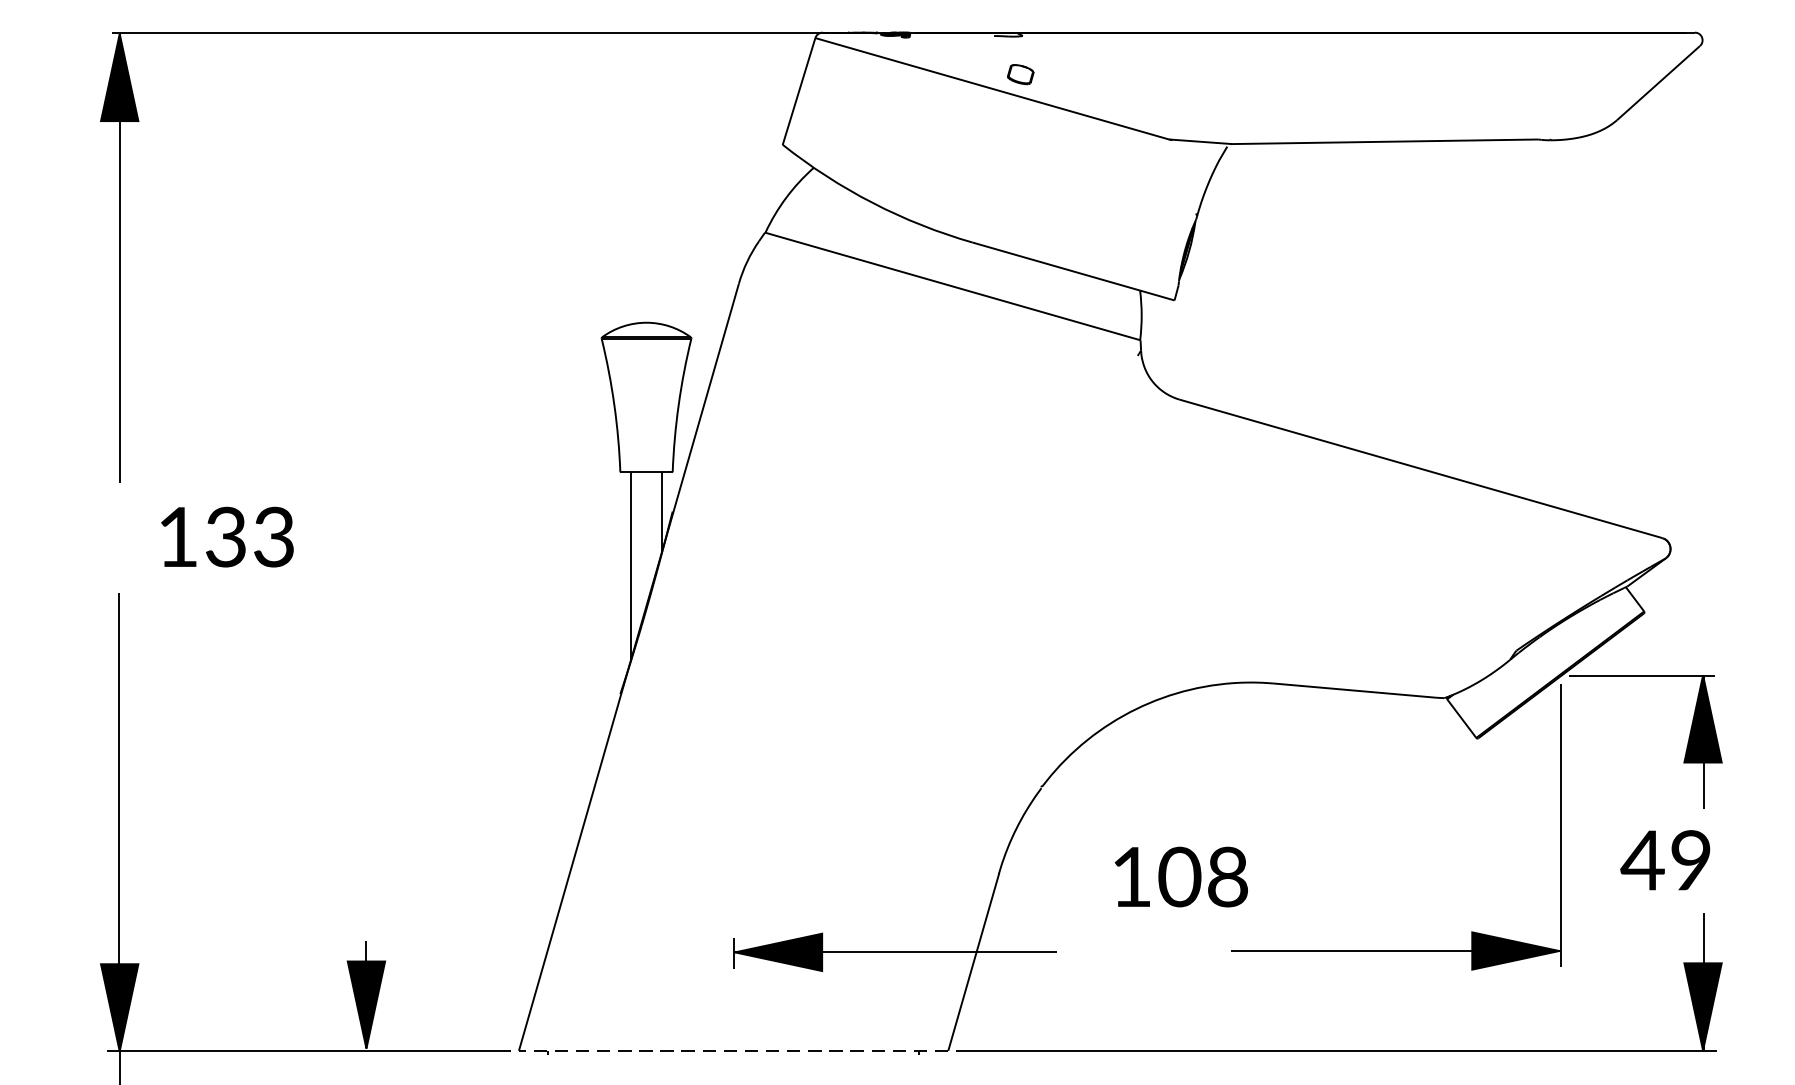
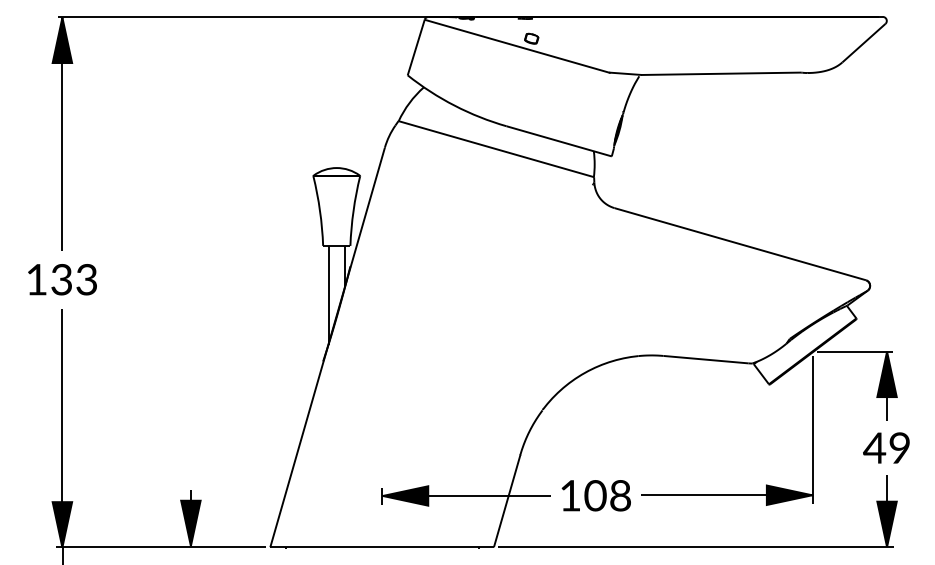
text: (227, 536) -> (62, 279), moved
text: (1665, 859) -> (886, 447), moved
text: (1179, 876) -> (595, 495), moved
line: (734, 1051) -> (382, 547), dashed -> solid

